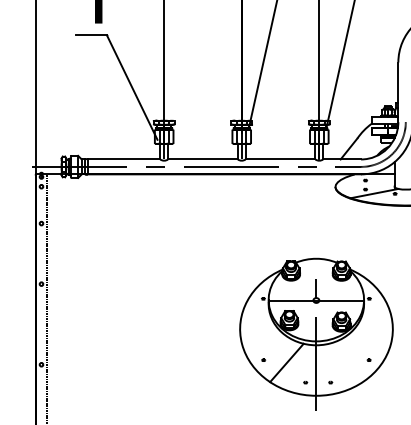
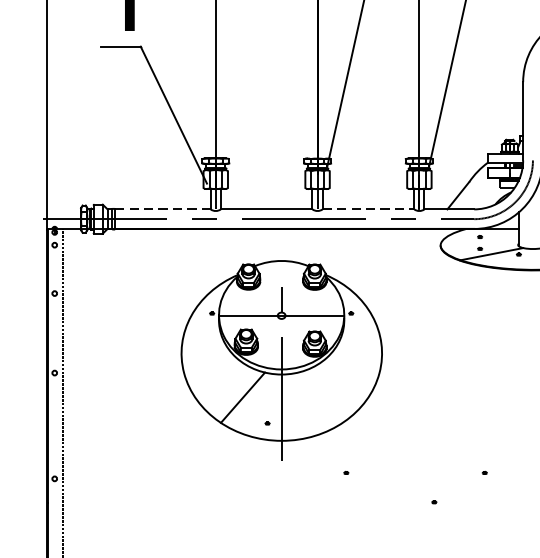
line: (124, 159) -> (163, 209), solid -> dashed
line: (280, 159) -> (368, 209), solid -> dashed
part: (316, 333) -> (281, 359), moved

